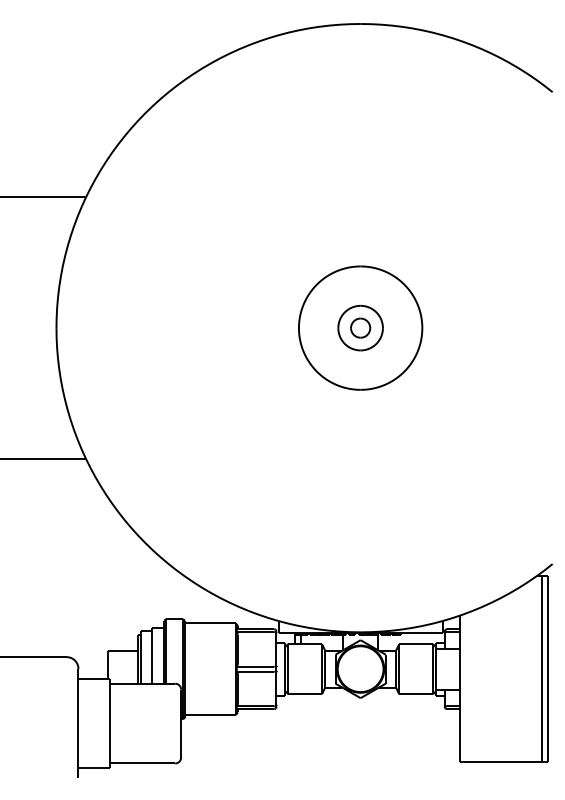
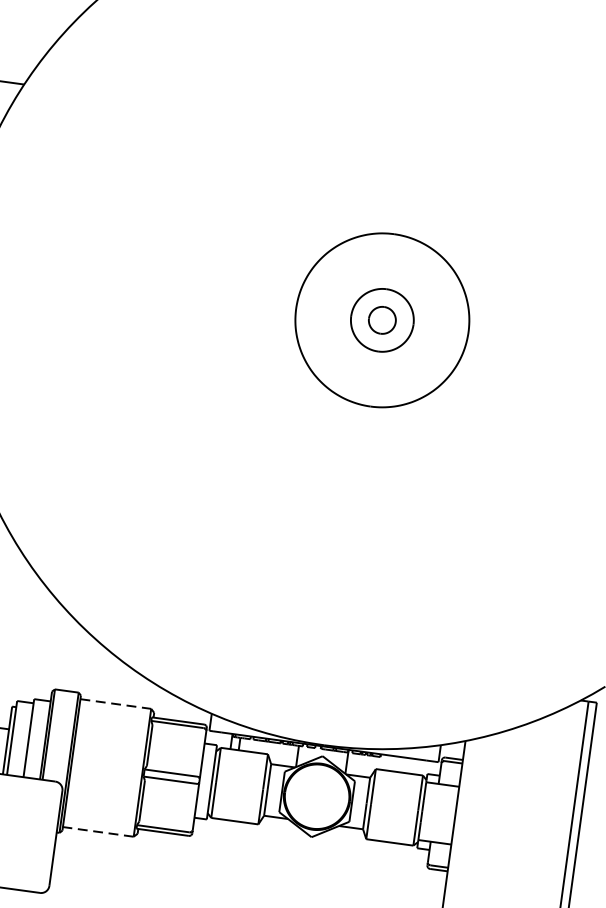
line: (210, 623) -> (116, 704), solid -> dashed
line: (209, 714) -> (97, 831), solid -> dashed

